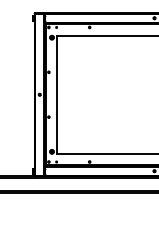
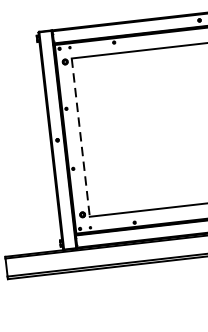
line: (57, 95) -> (81, 138), solid -> dashed

